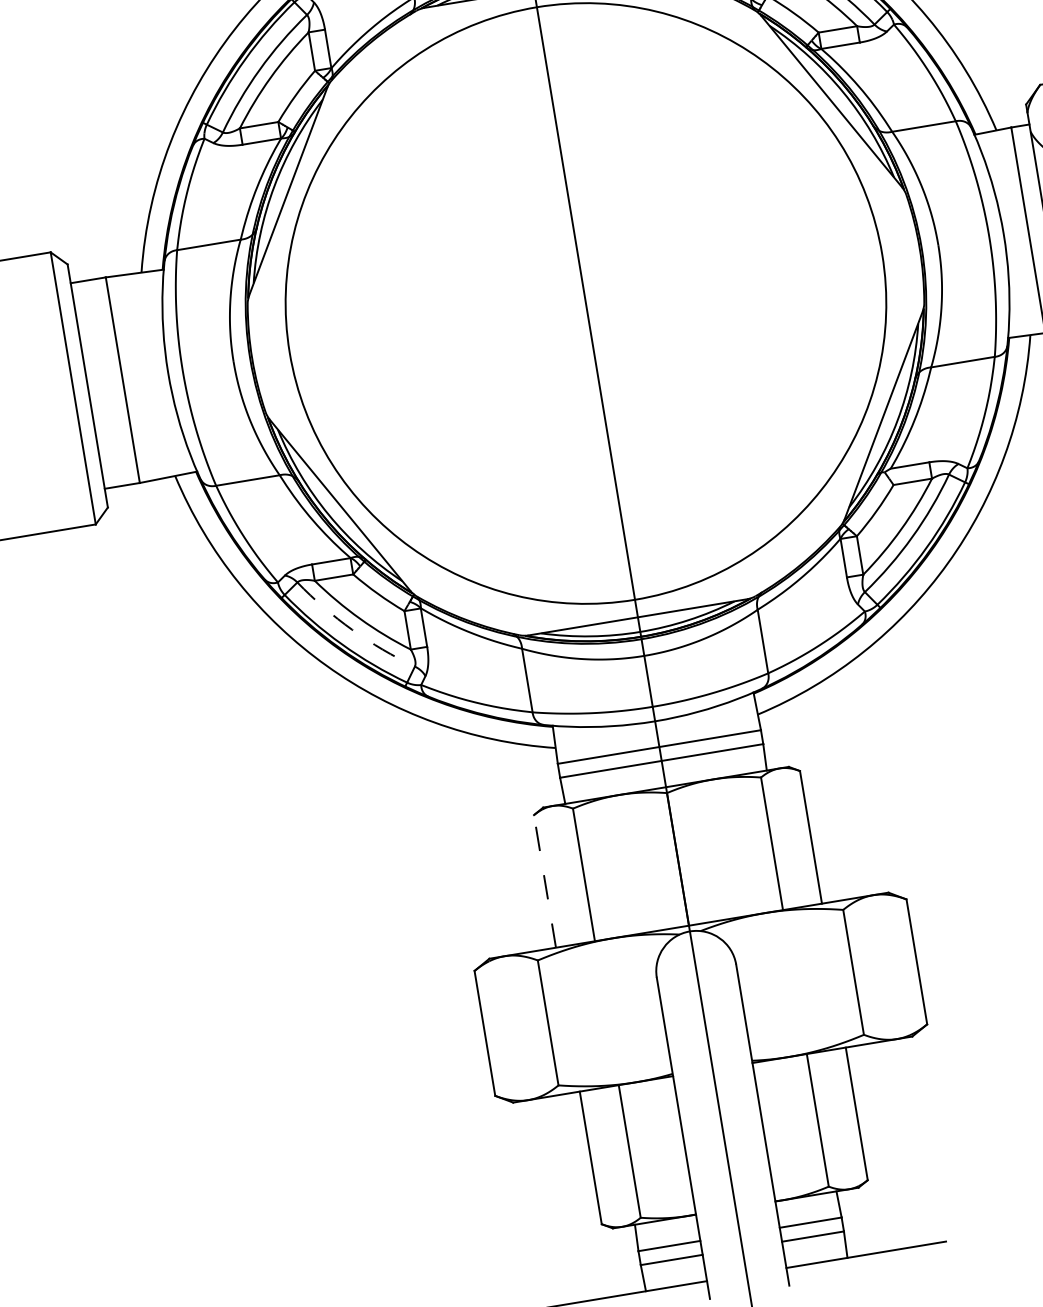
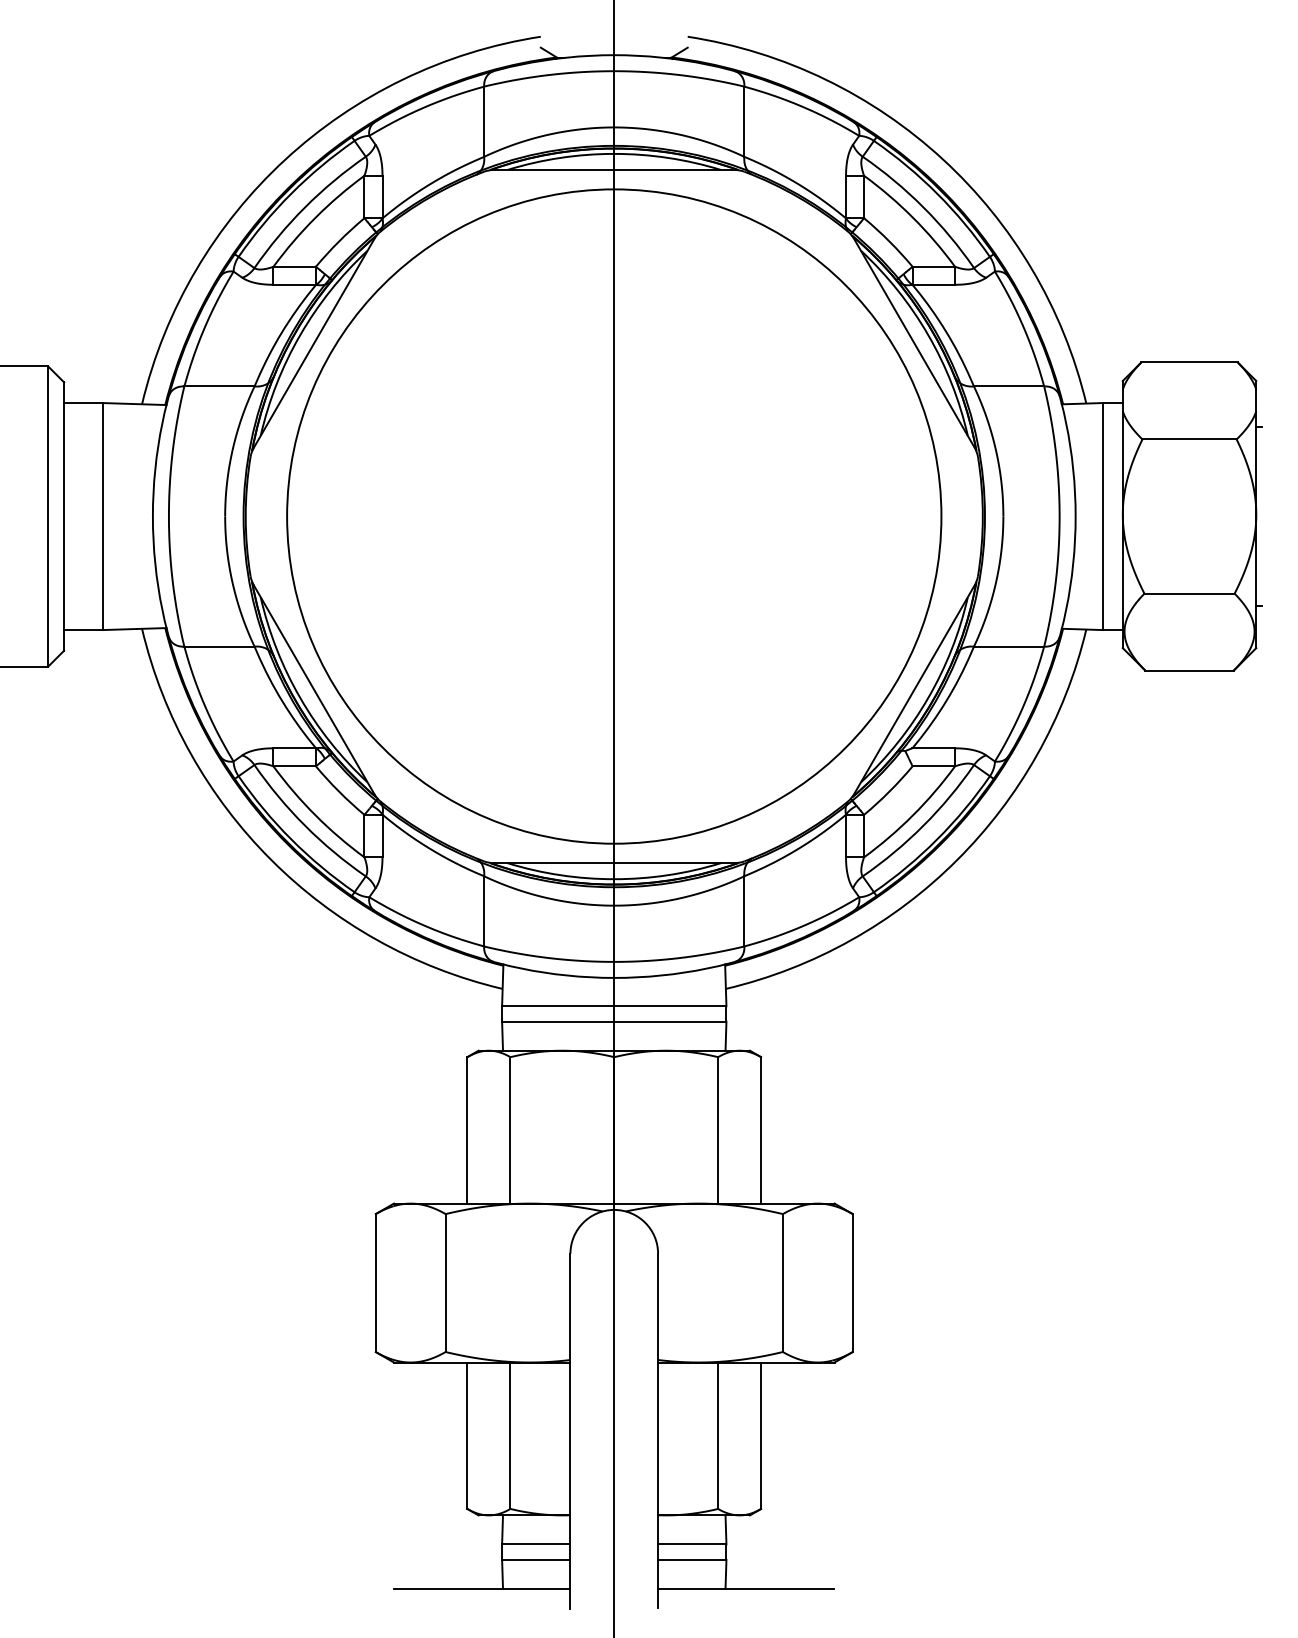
arc: (352, 629) -> (305, 825), dashed -> solid
line: (544, 880) -> (467, 1129), dashed -> solid

